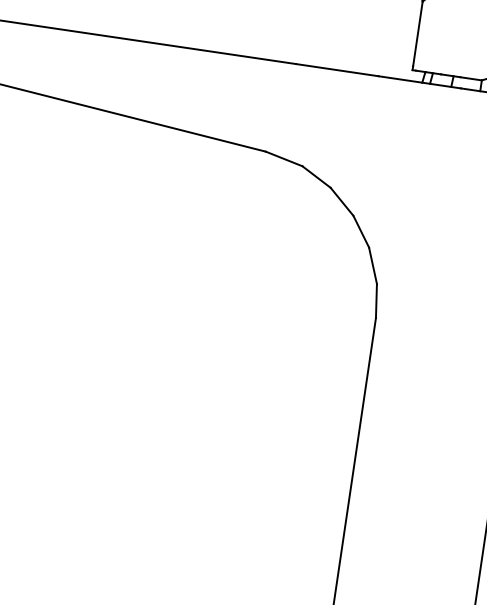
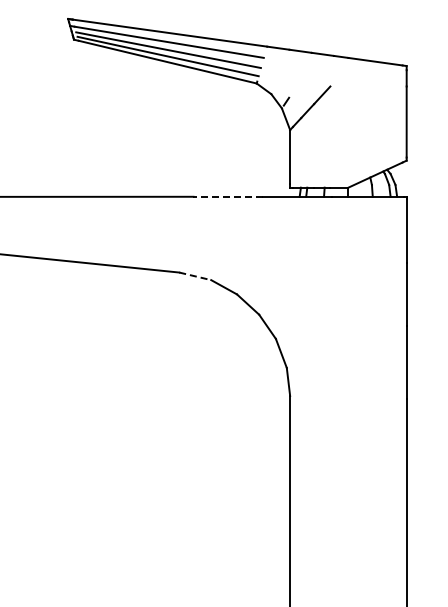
line: (337, 69) -> (228, 196), solid -> dashed
line: (284, 159) -> (195, 276), solid -> dashed

